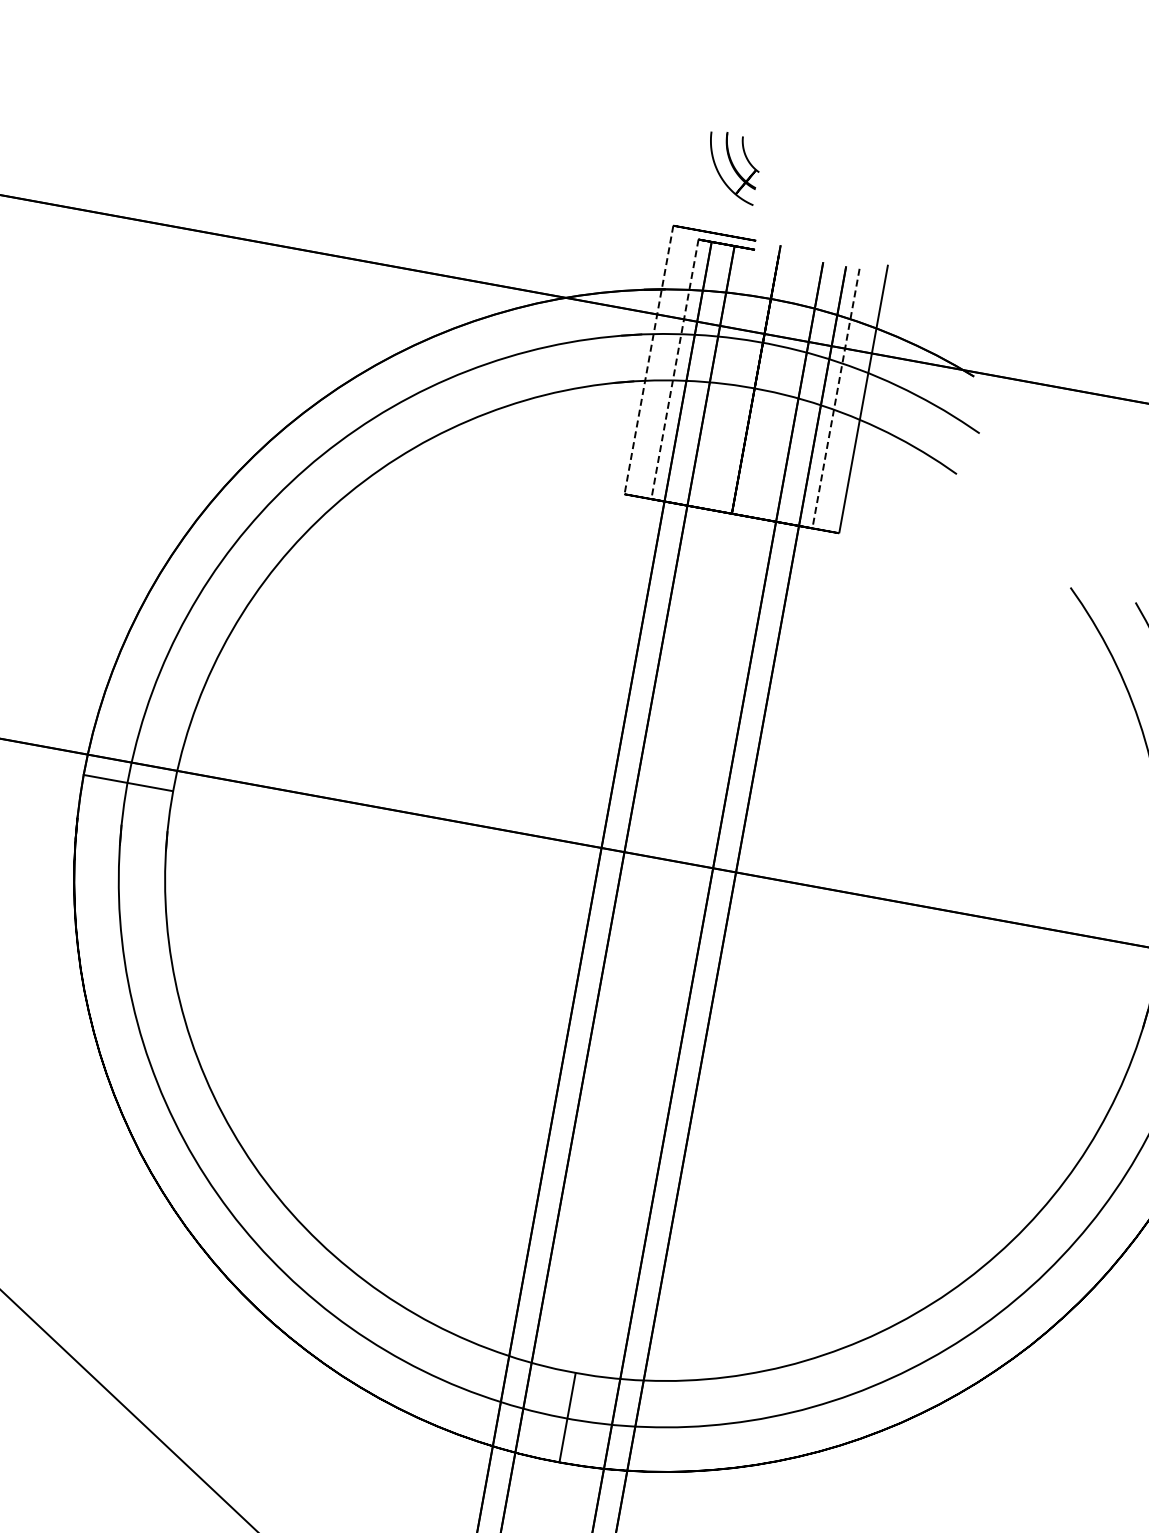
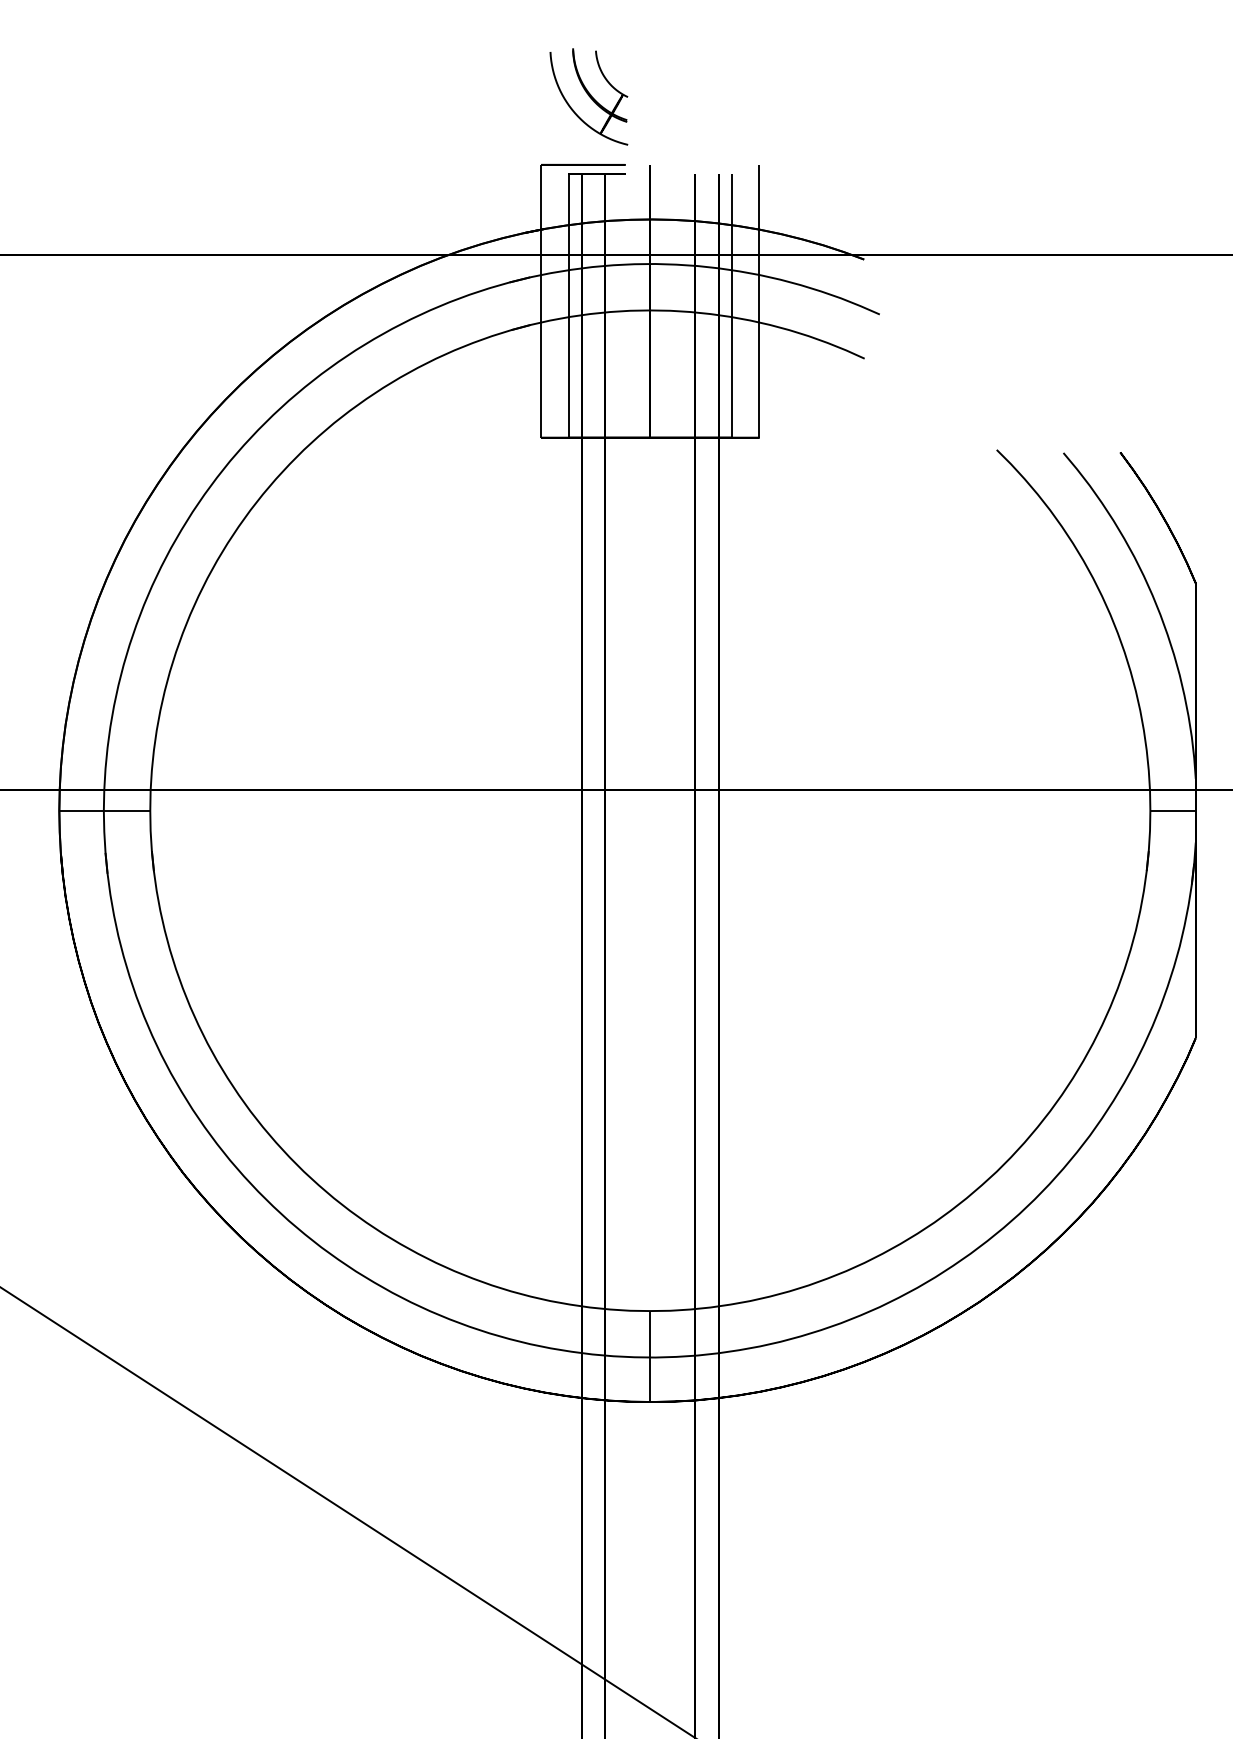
part: (732, 166) -> (588, 96), size x1.43
line: (649, 360) -> (541, 301), dashed -> solid
line: (674, 368) -> (568, 305), dashed -> solid
line: (836, 398) -> (732, 305), dashed -> solid

